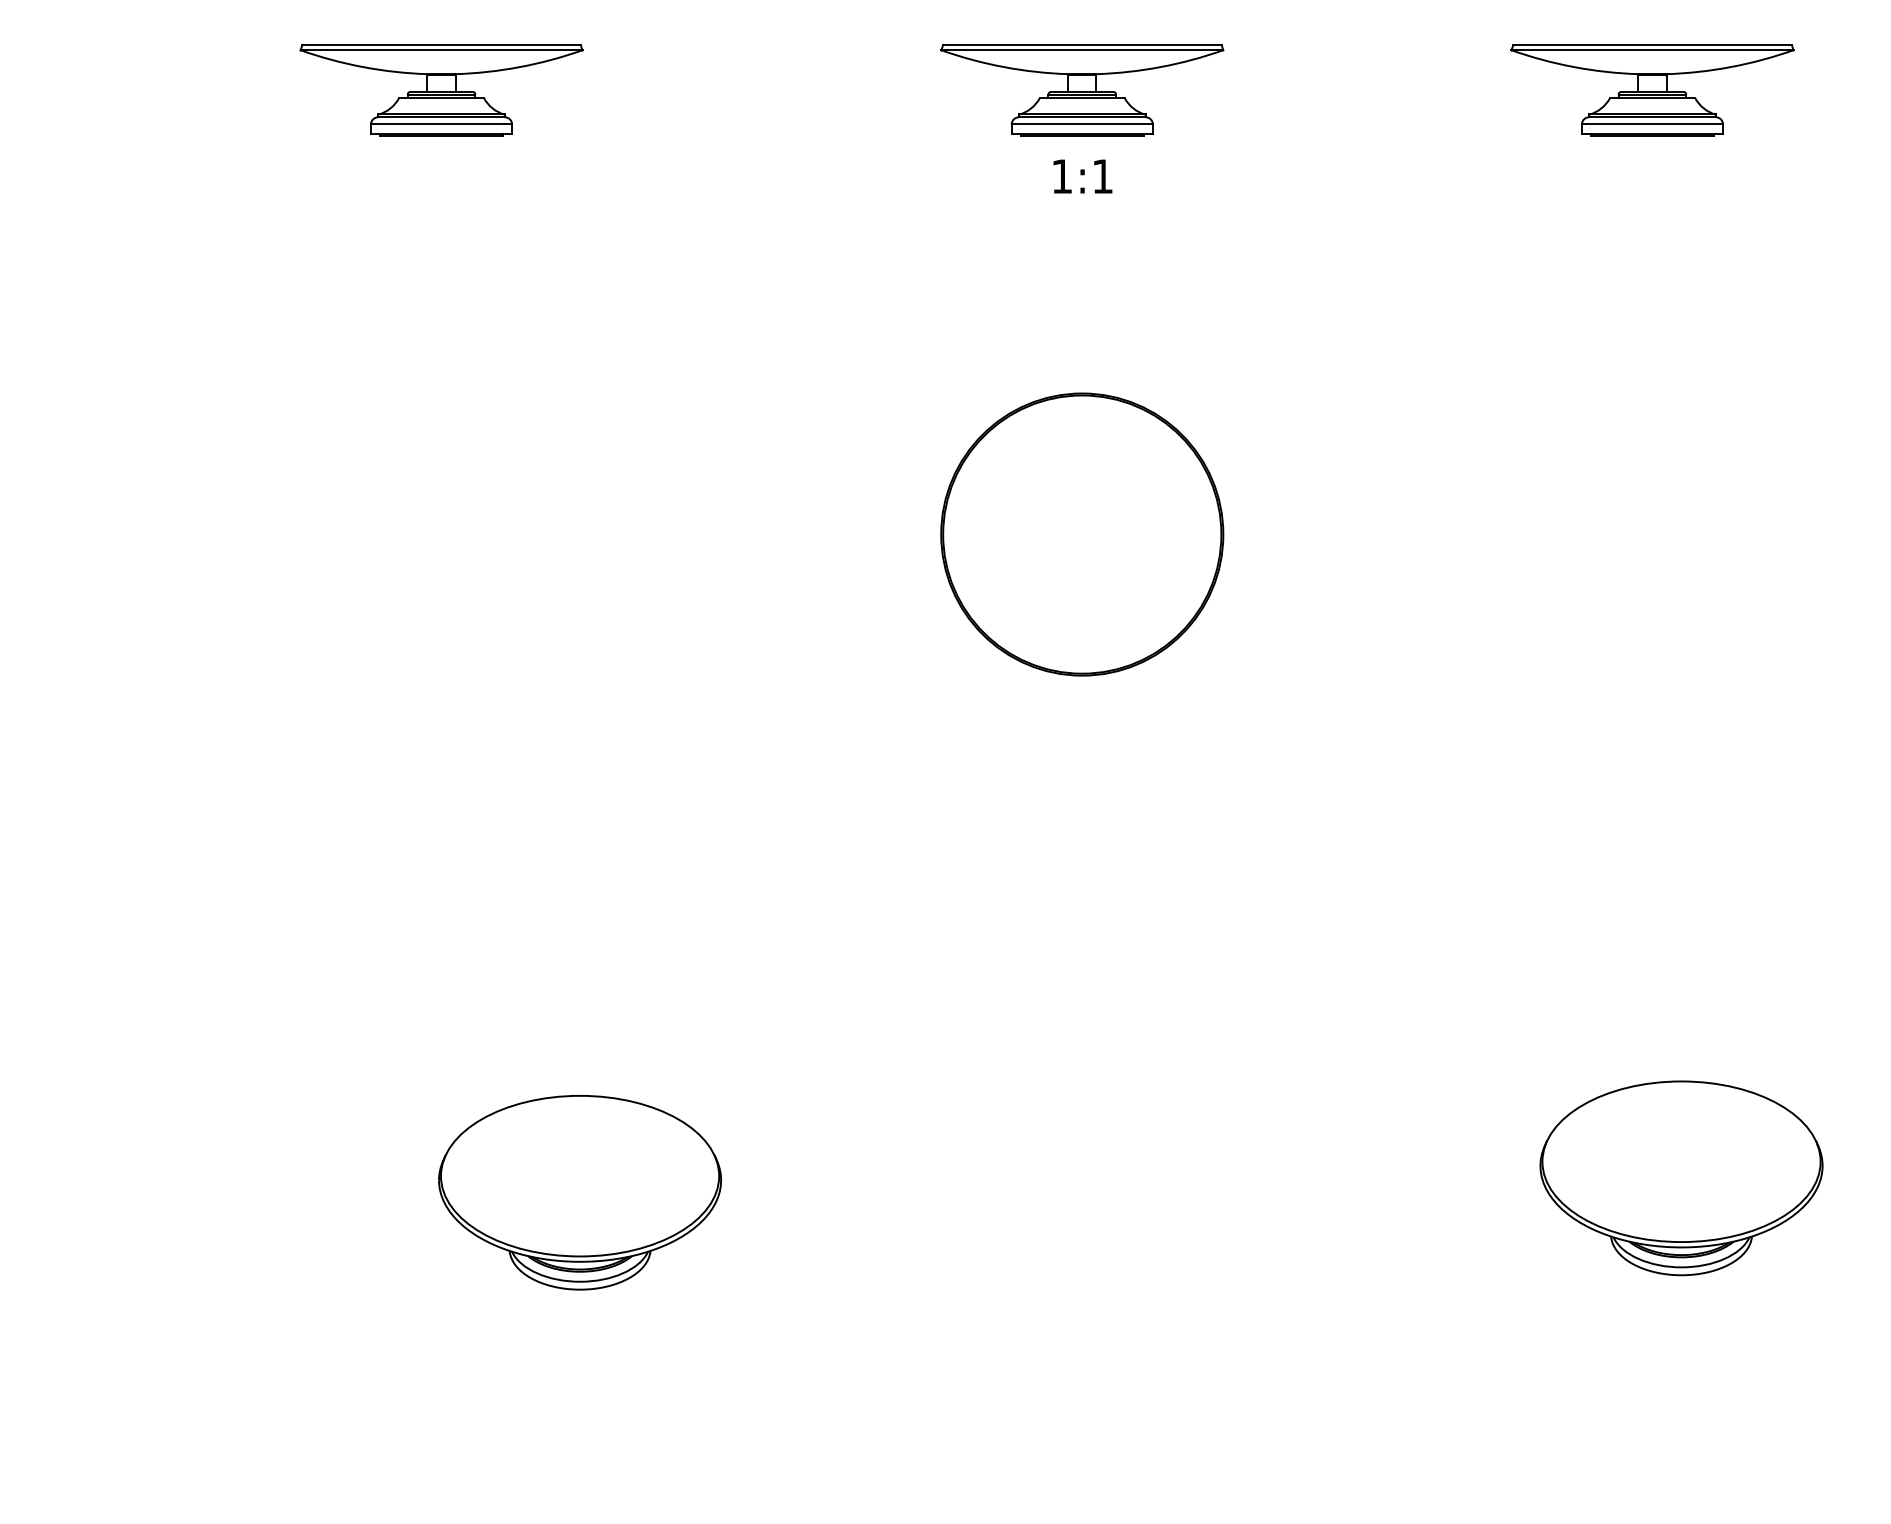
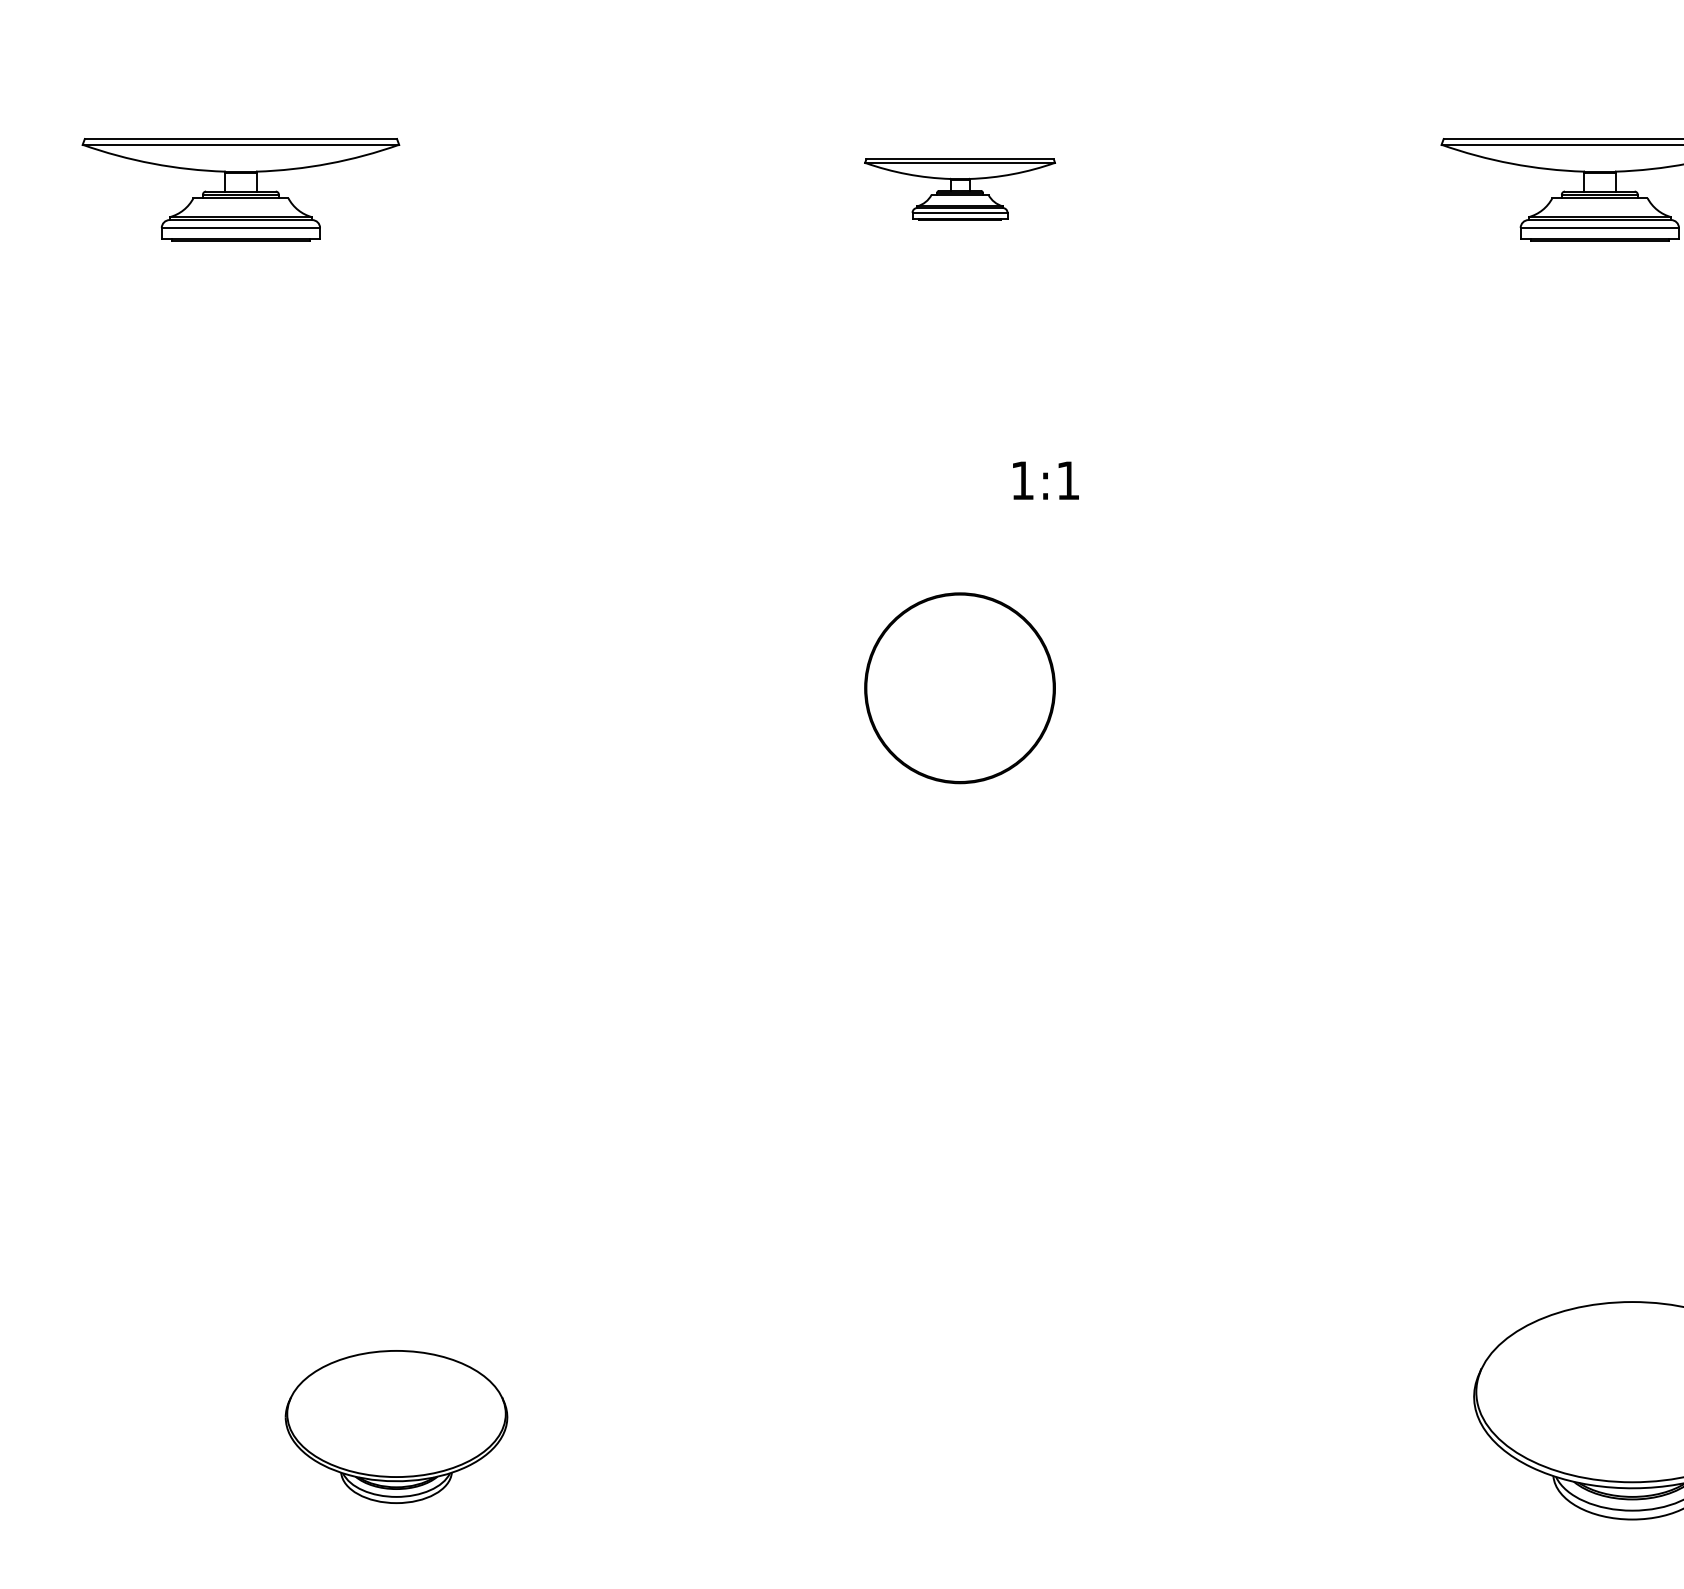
part: (1082, 90) -> (960, 189), size x0.6
text: (1082, 176) -> (1045, 480), moved
part: (1082, 534) -> (960, 688), size x0.6
part: (580, 1192) -> (396, 1426), size x0.7

